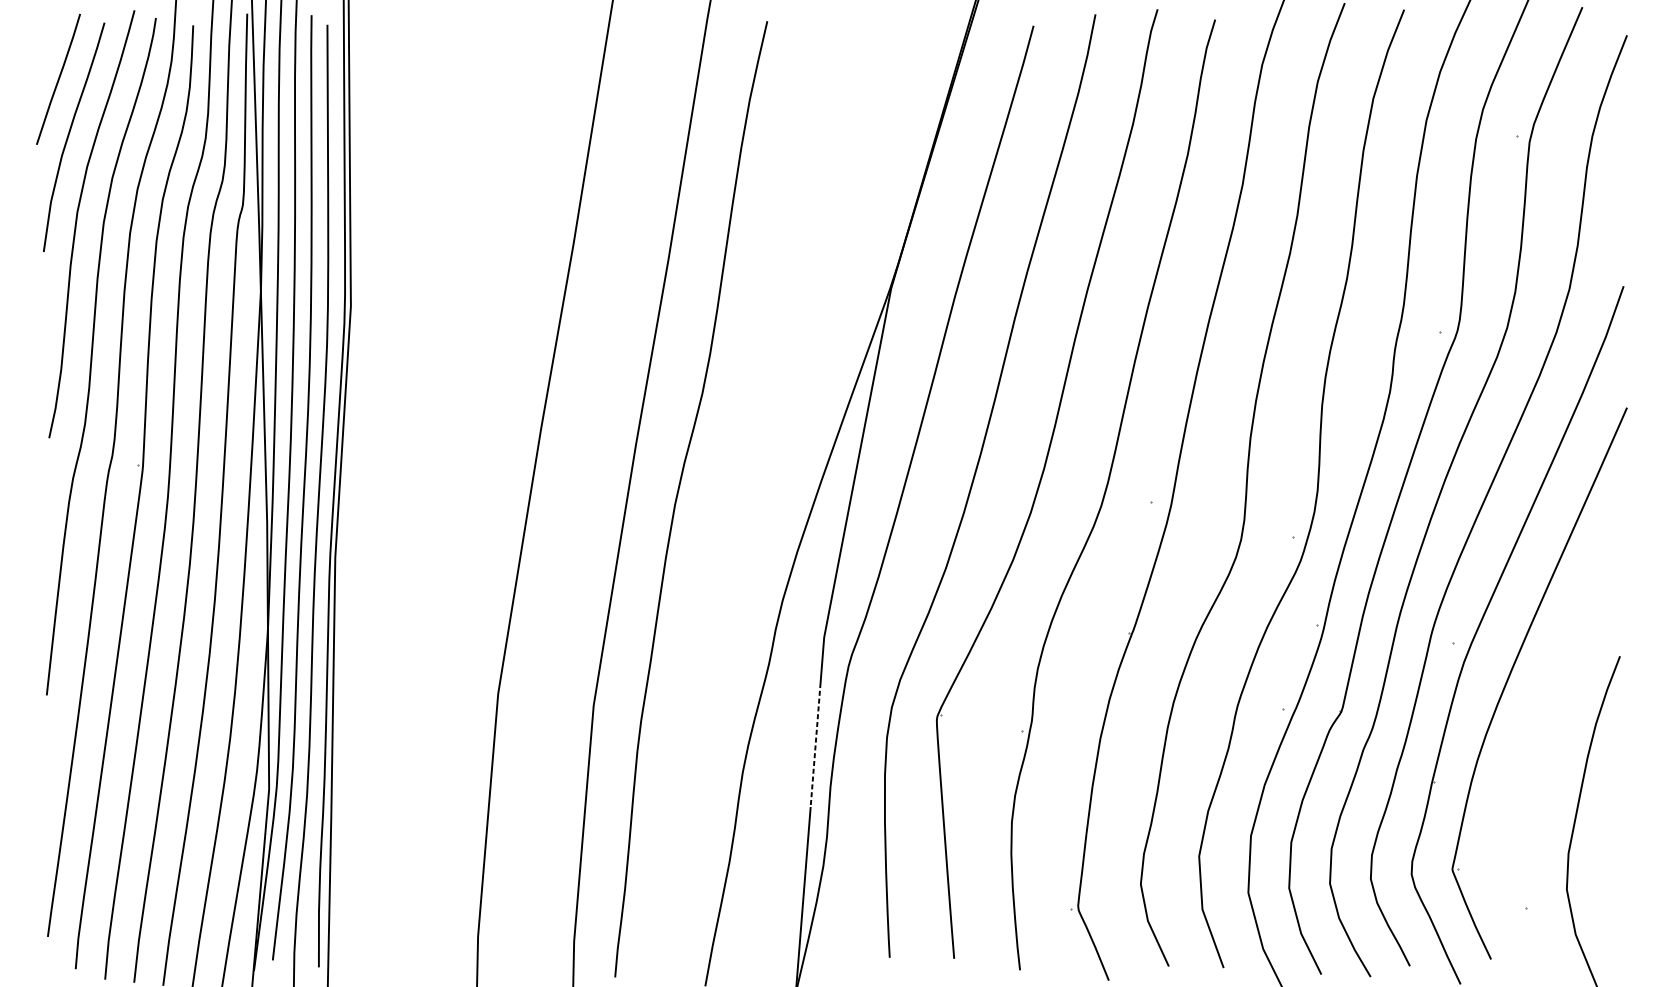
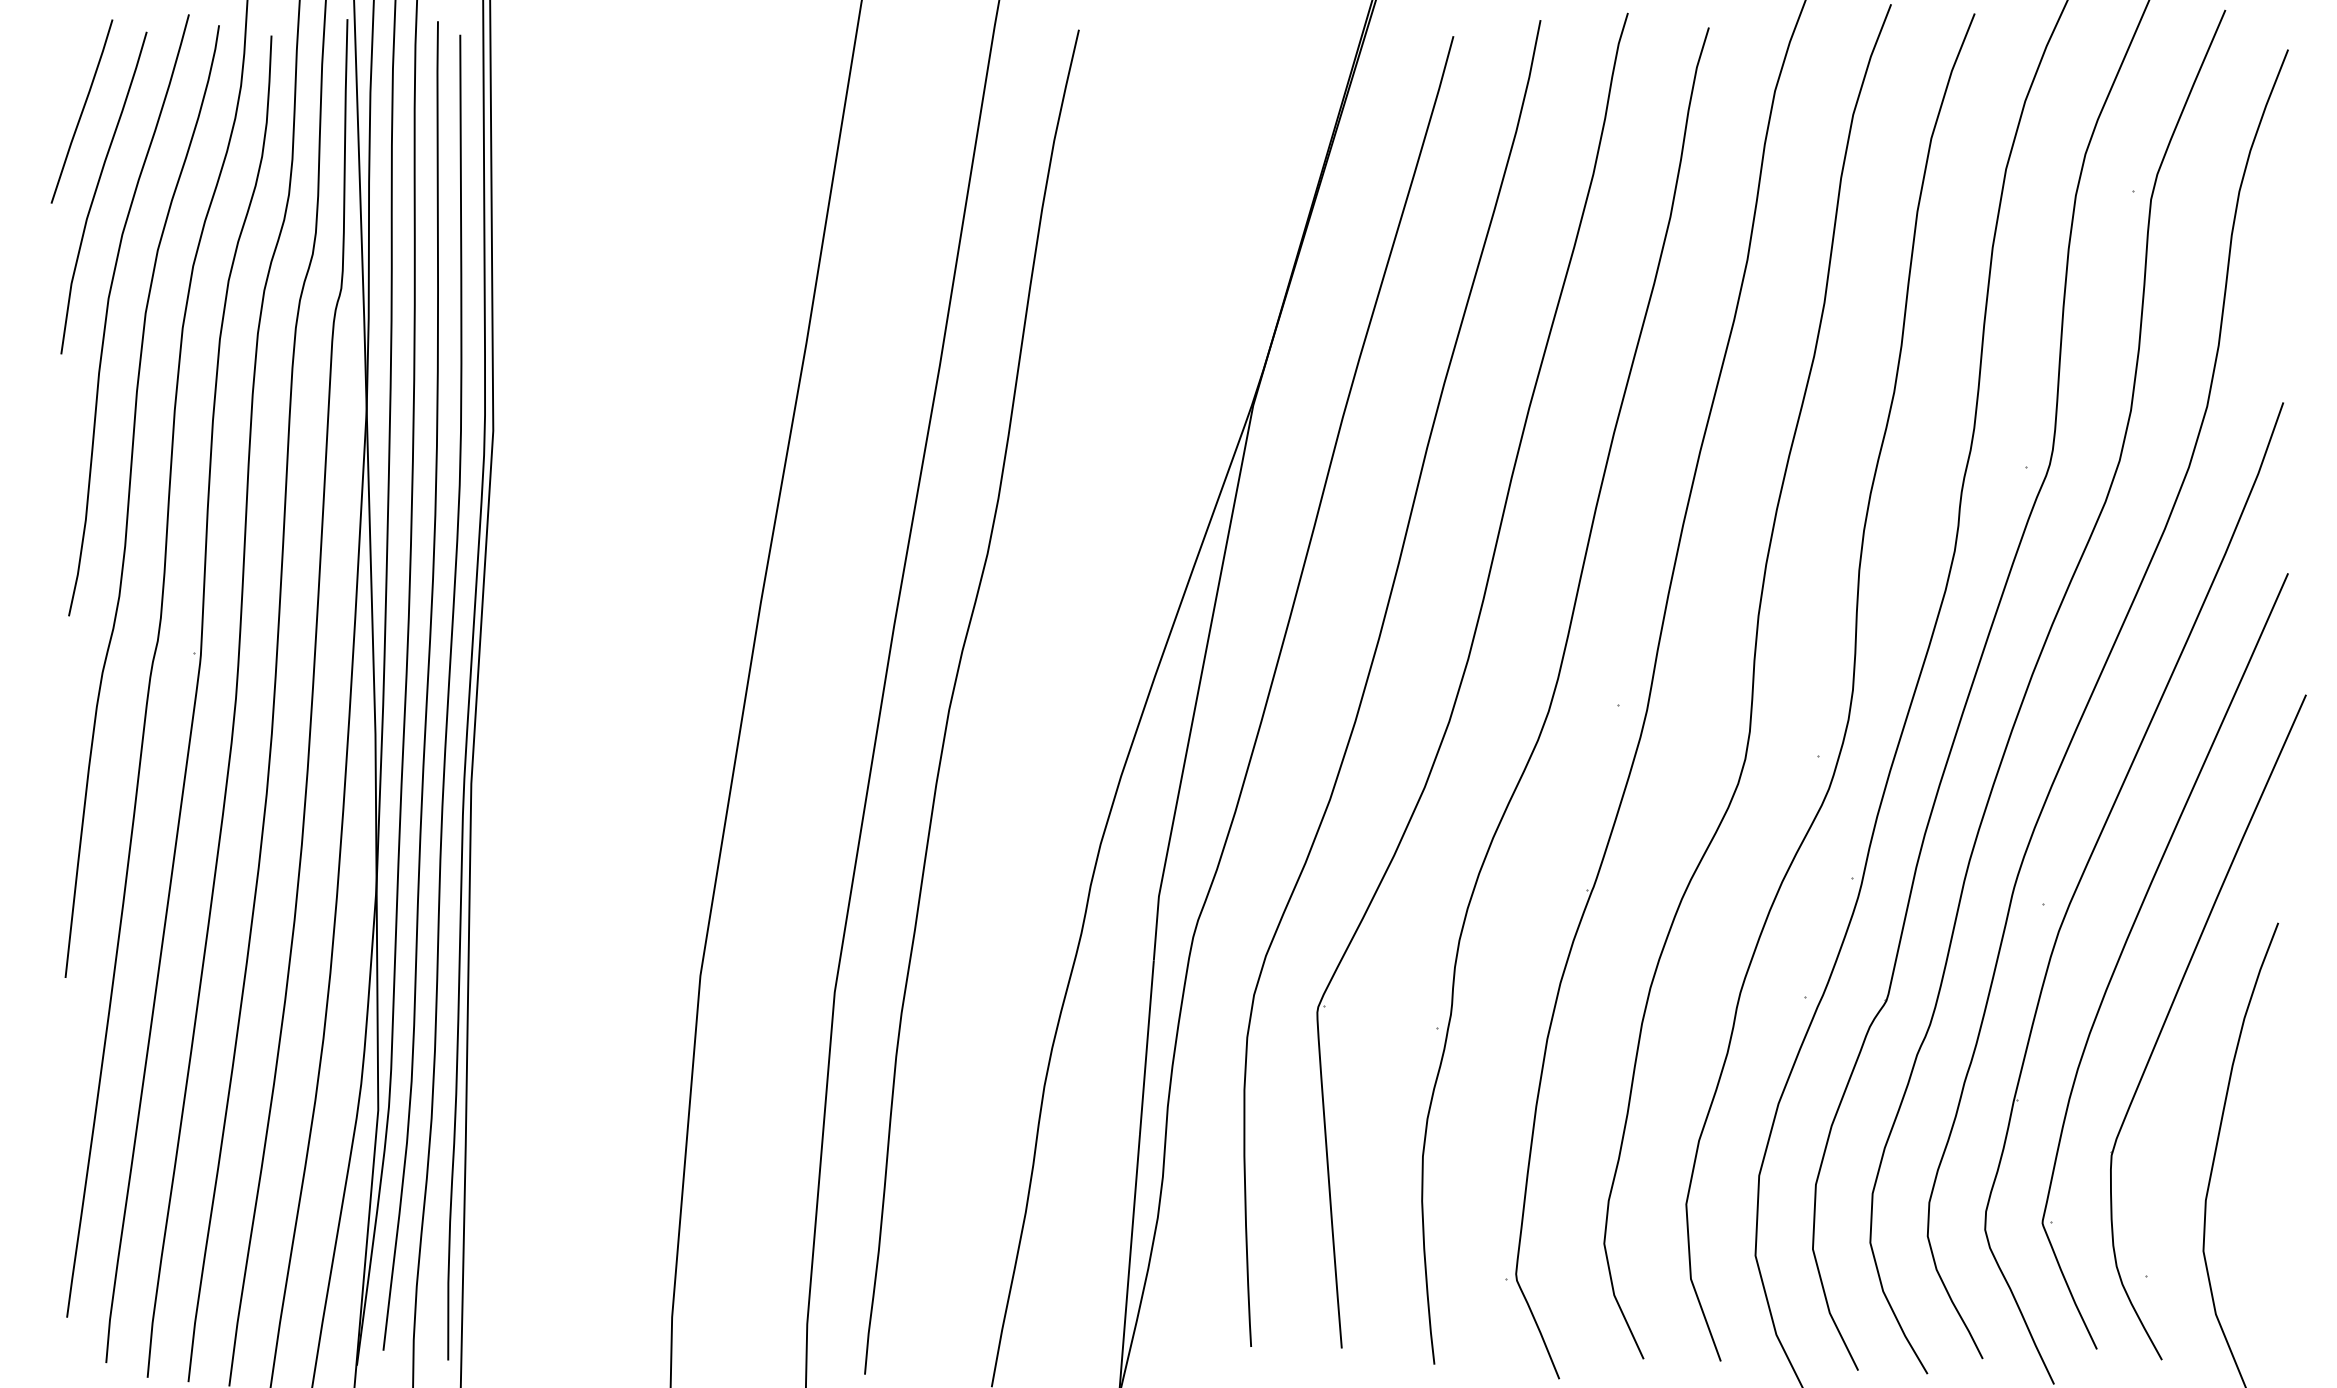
part: (1544, 717) -> (2171, 1009), added
line: (815, 745) -> (1146, 1048), dashed -> solid

